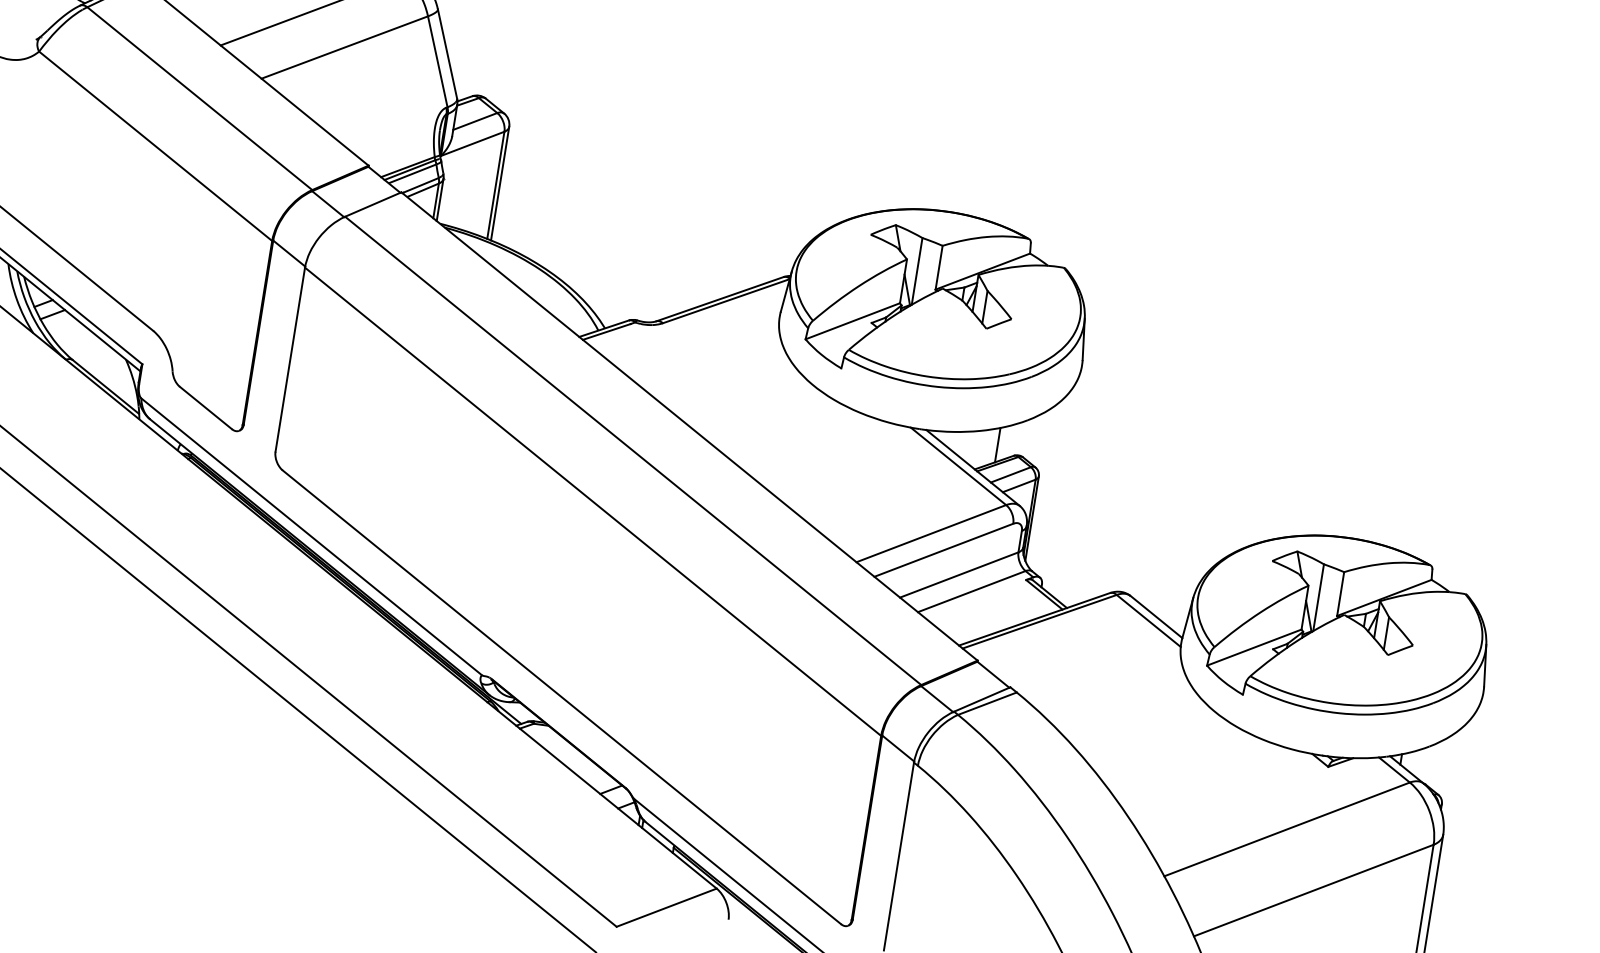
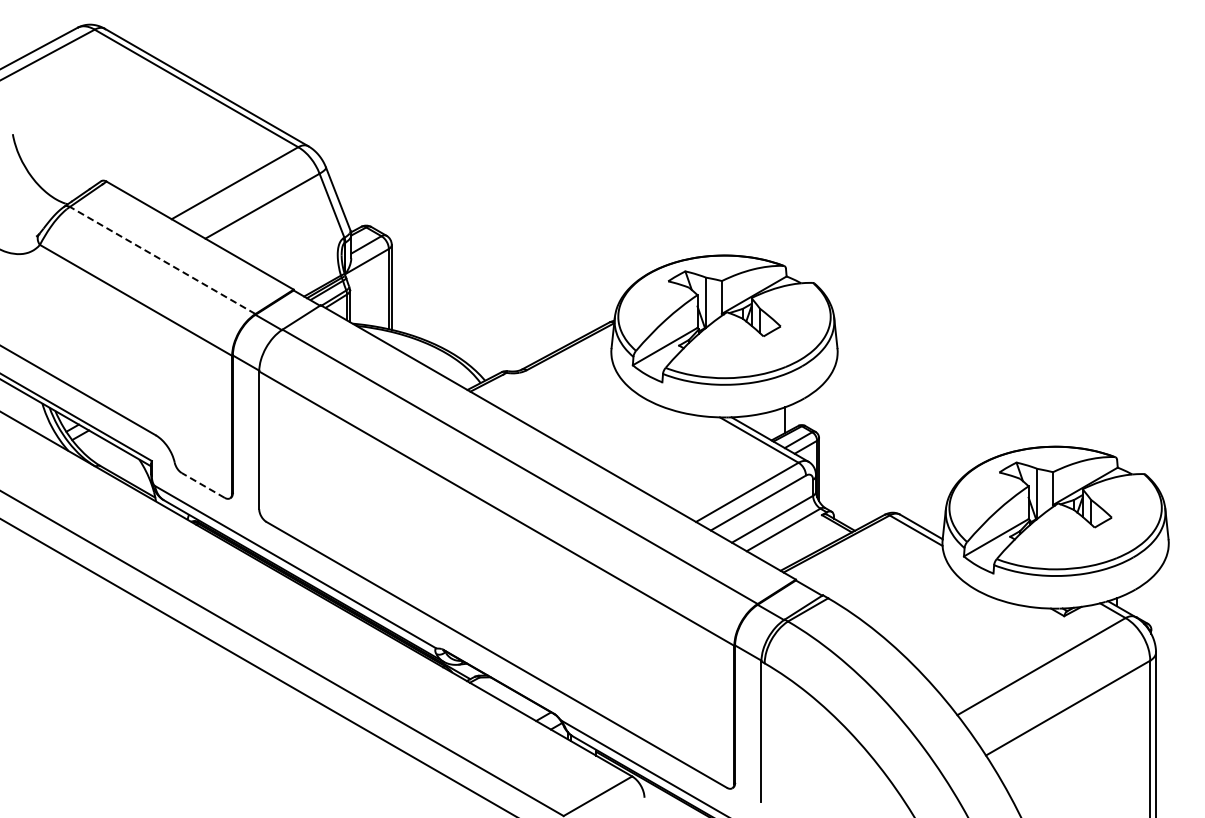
line: (199, 98) -> (162, 260), solid -> dashed
line: (206, 408) -> (203, 485), solid -> dashed

